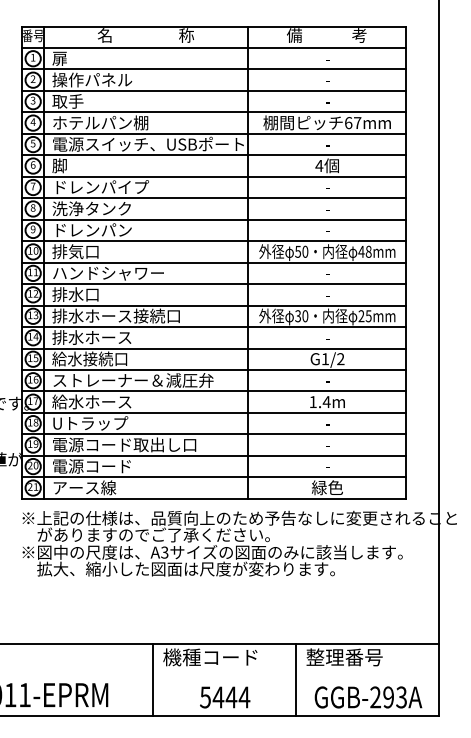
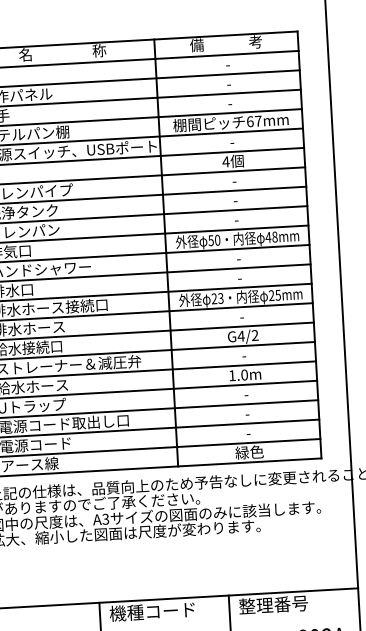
text: (301, 316) -> (217, 298), 30 -> 23
text: (325, 359) -> (241, 336), G1/2 -> G4/2
text: (326, 402) -> (244, 375), 1.4m -> 1.0m

